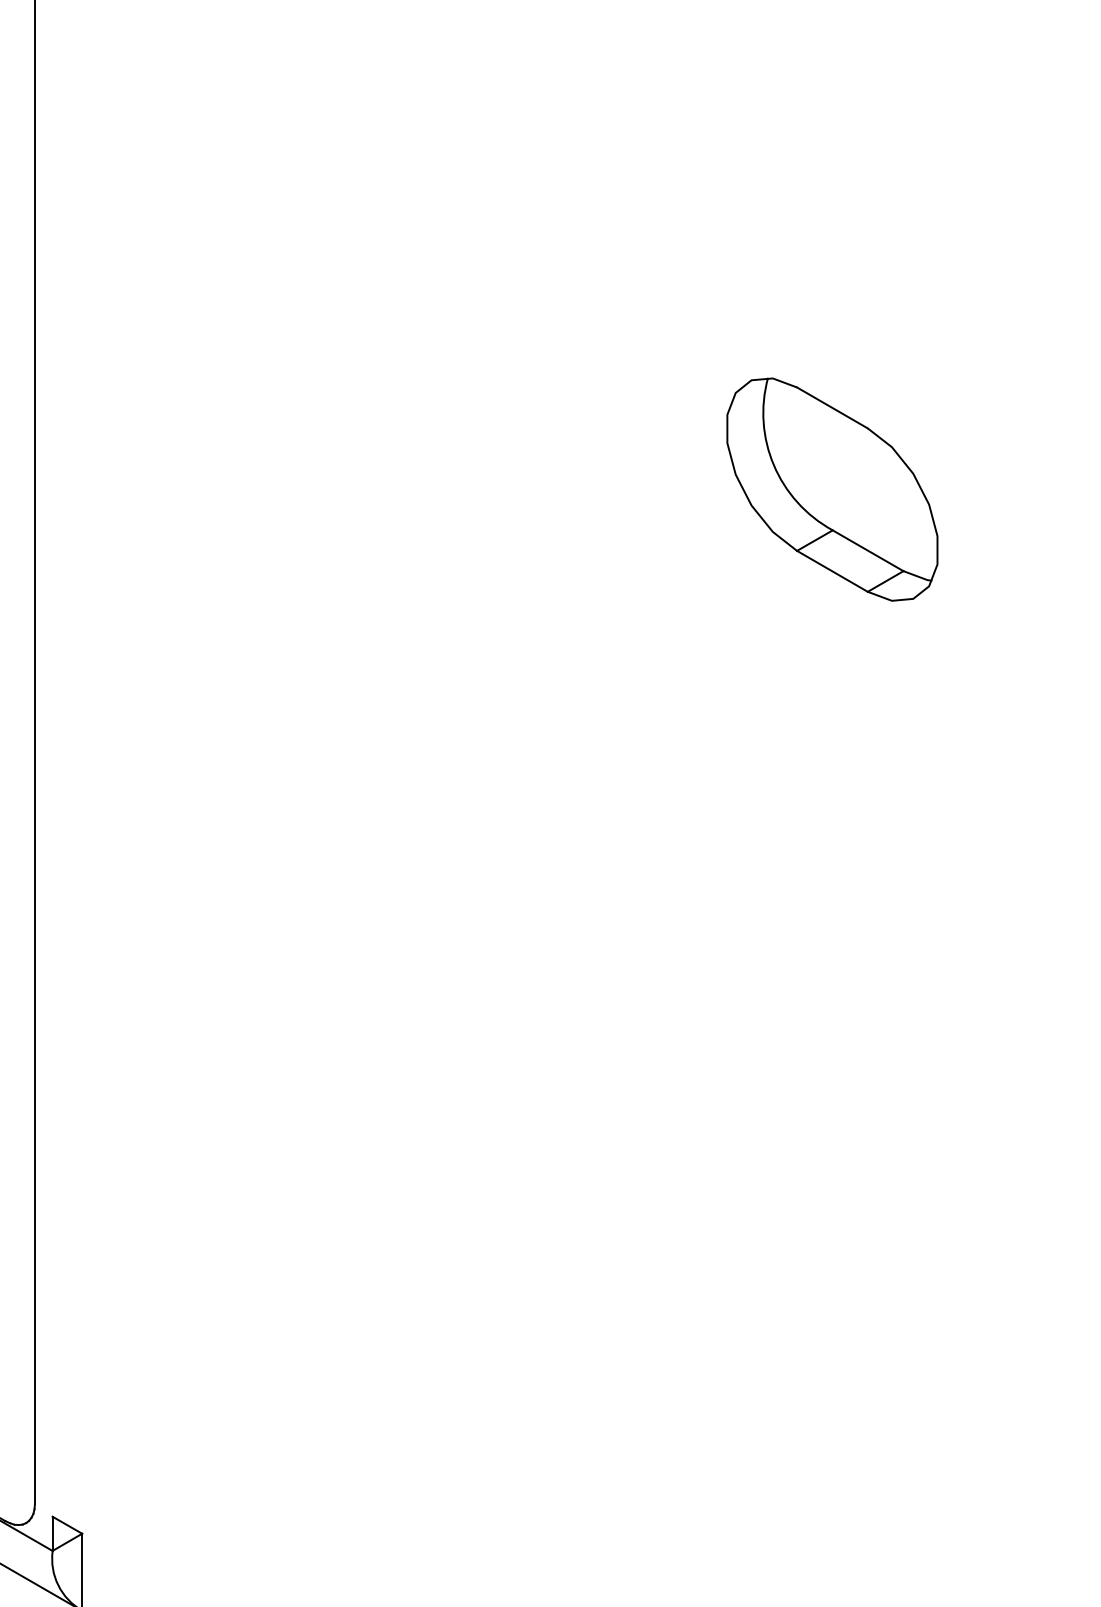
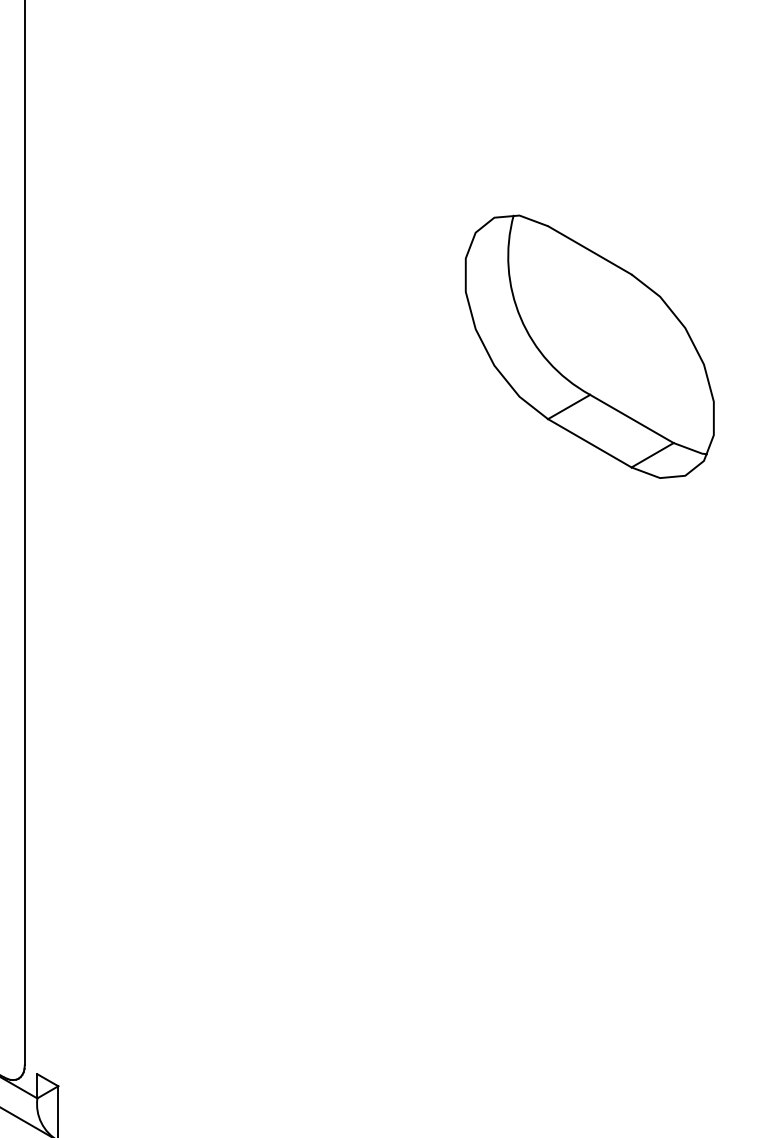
part: (832, 489) -> (589, 346), size x1.67

